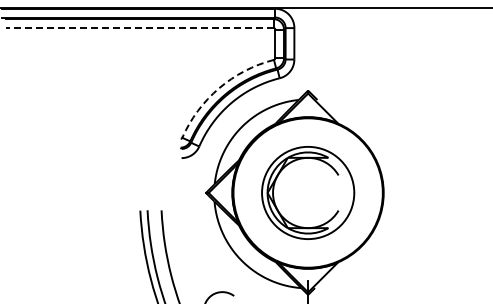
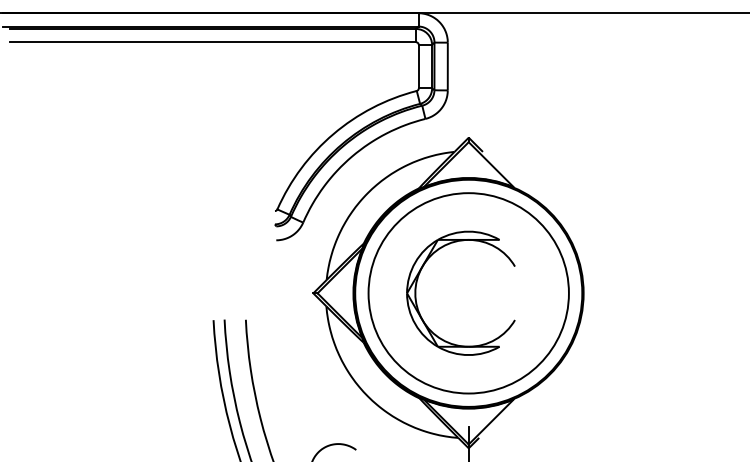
line: (140, 27) -> (213, 41), dashed -> solid
arc: (219, 88) -> (333, 134), dashed -> solid
circle: (308, 192) -> (469, 292), size x1.43

